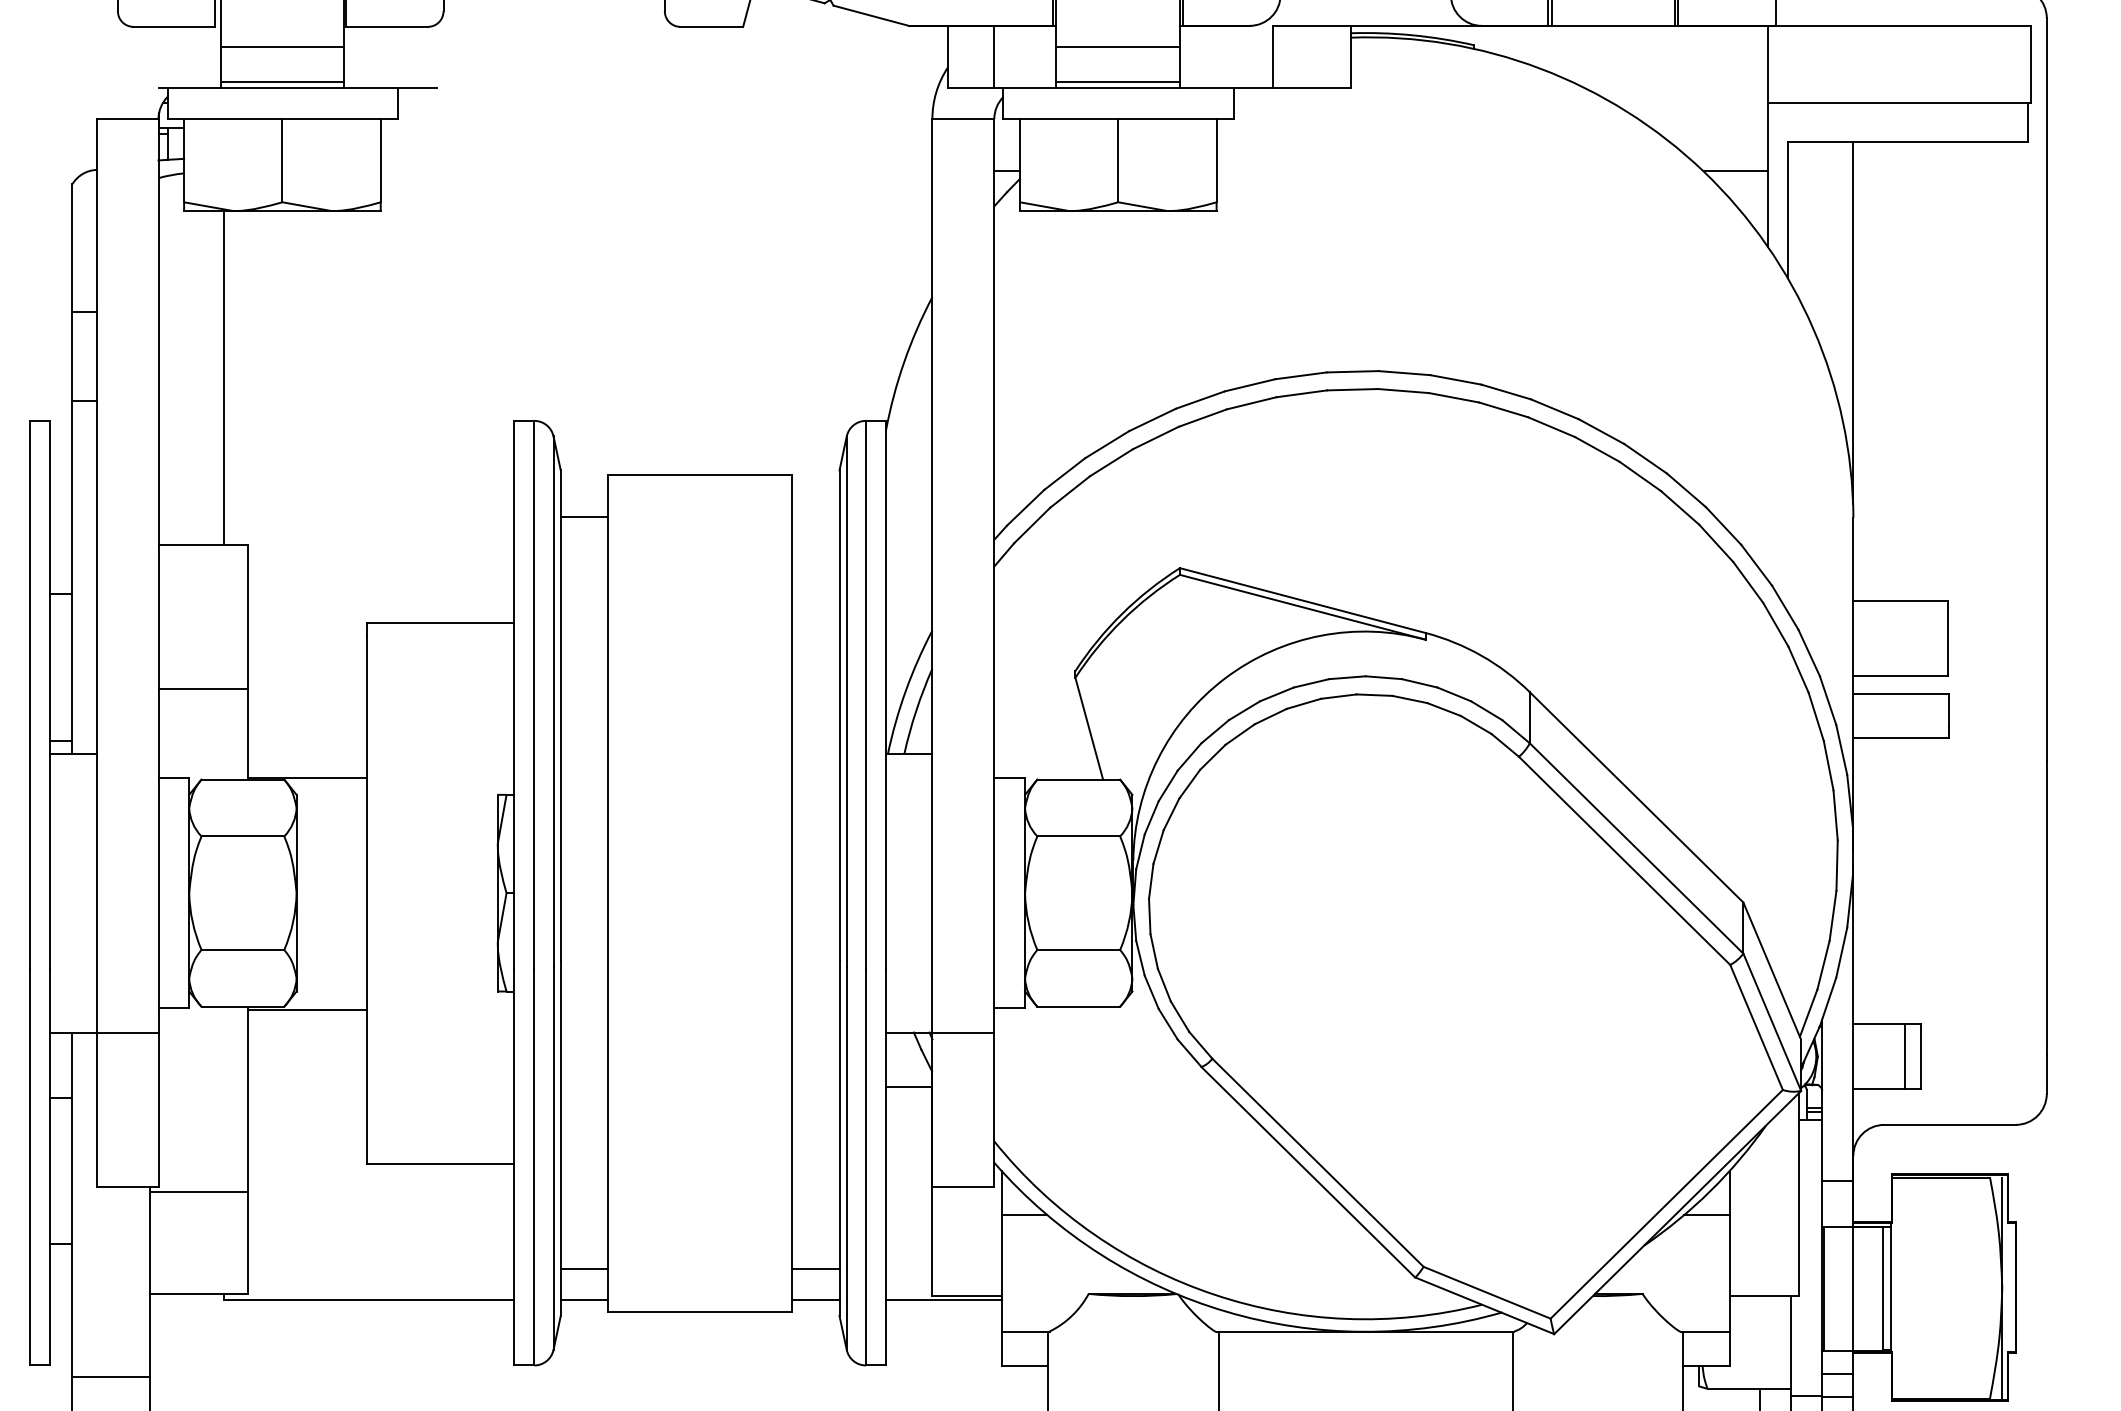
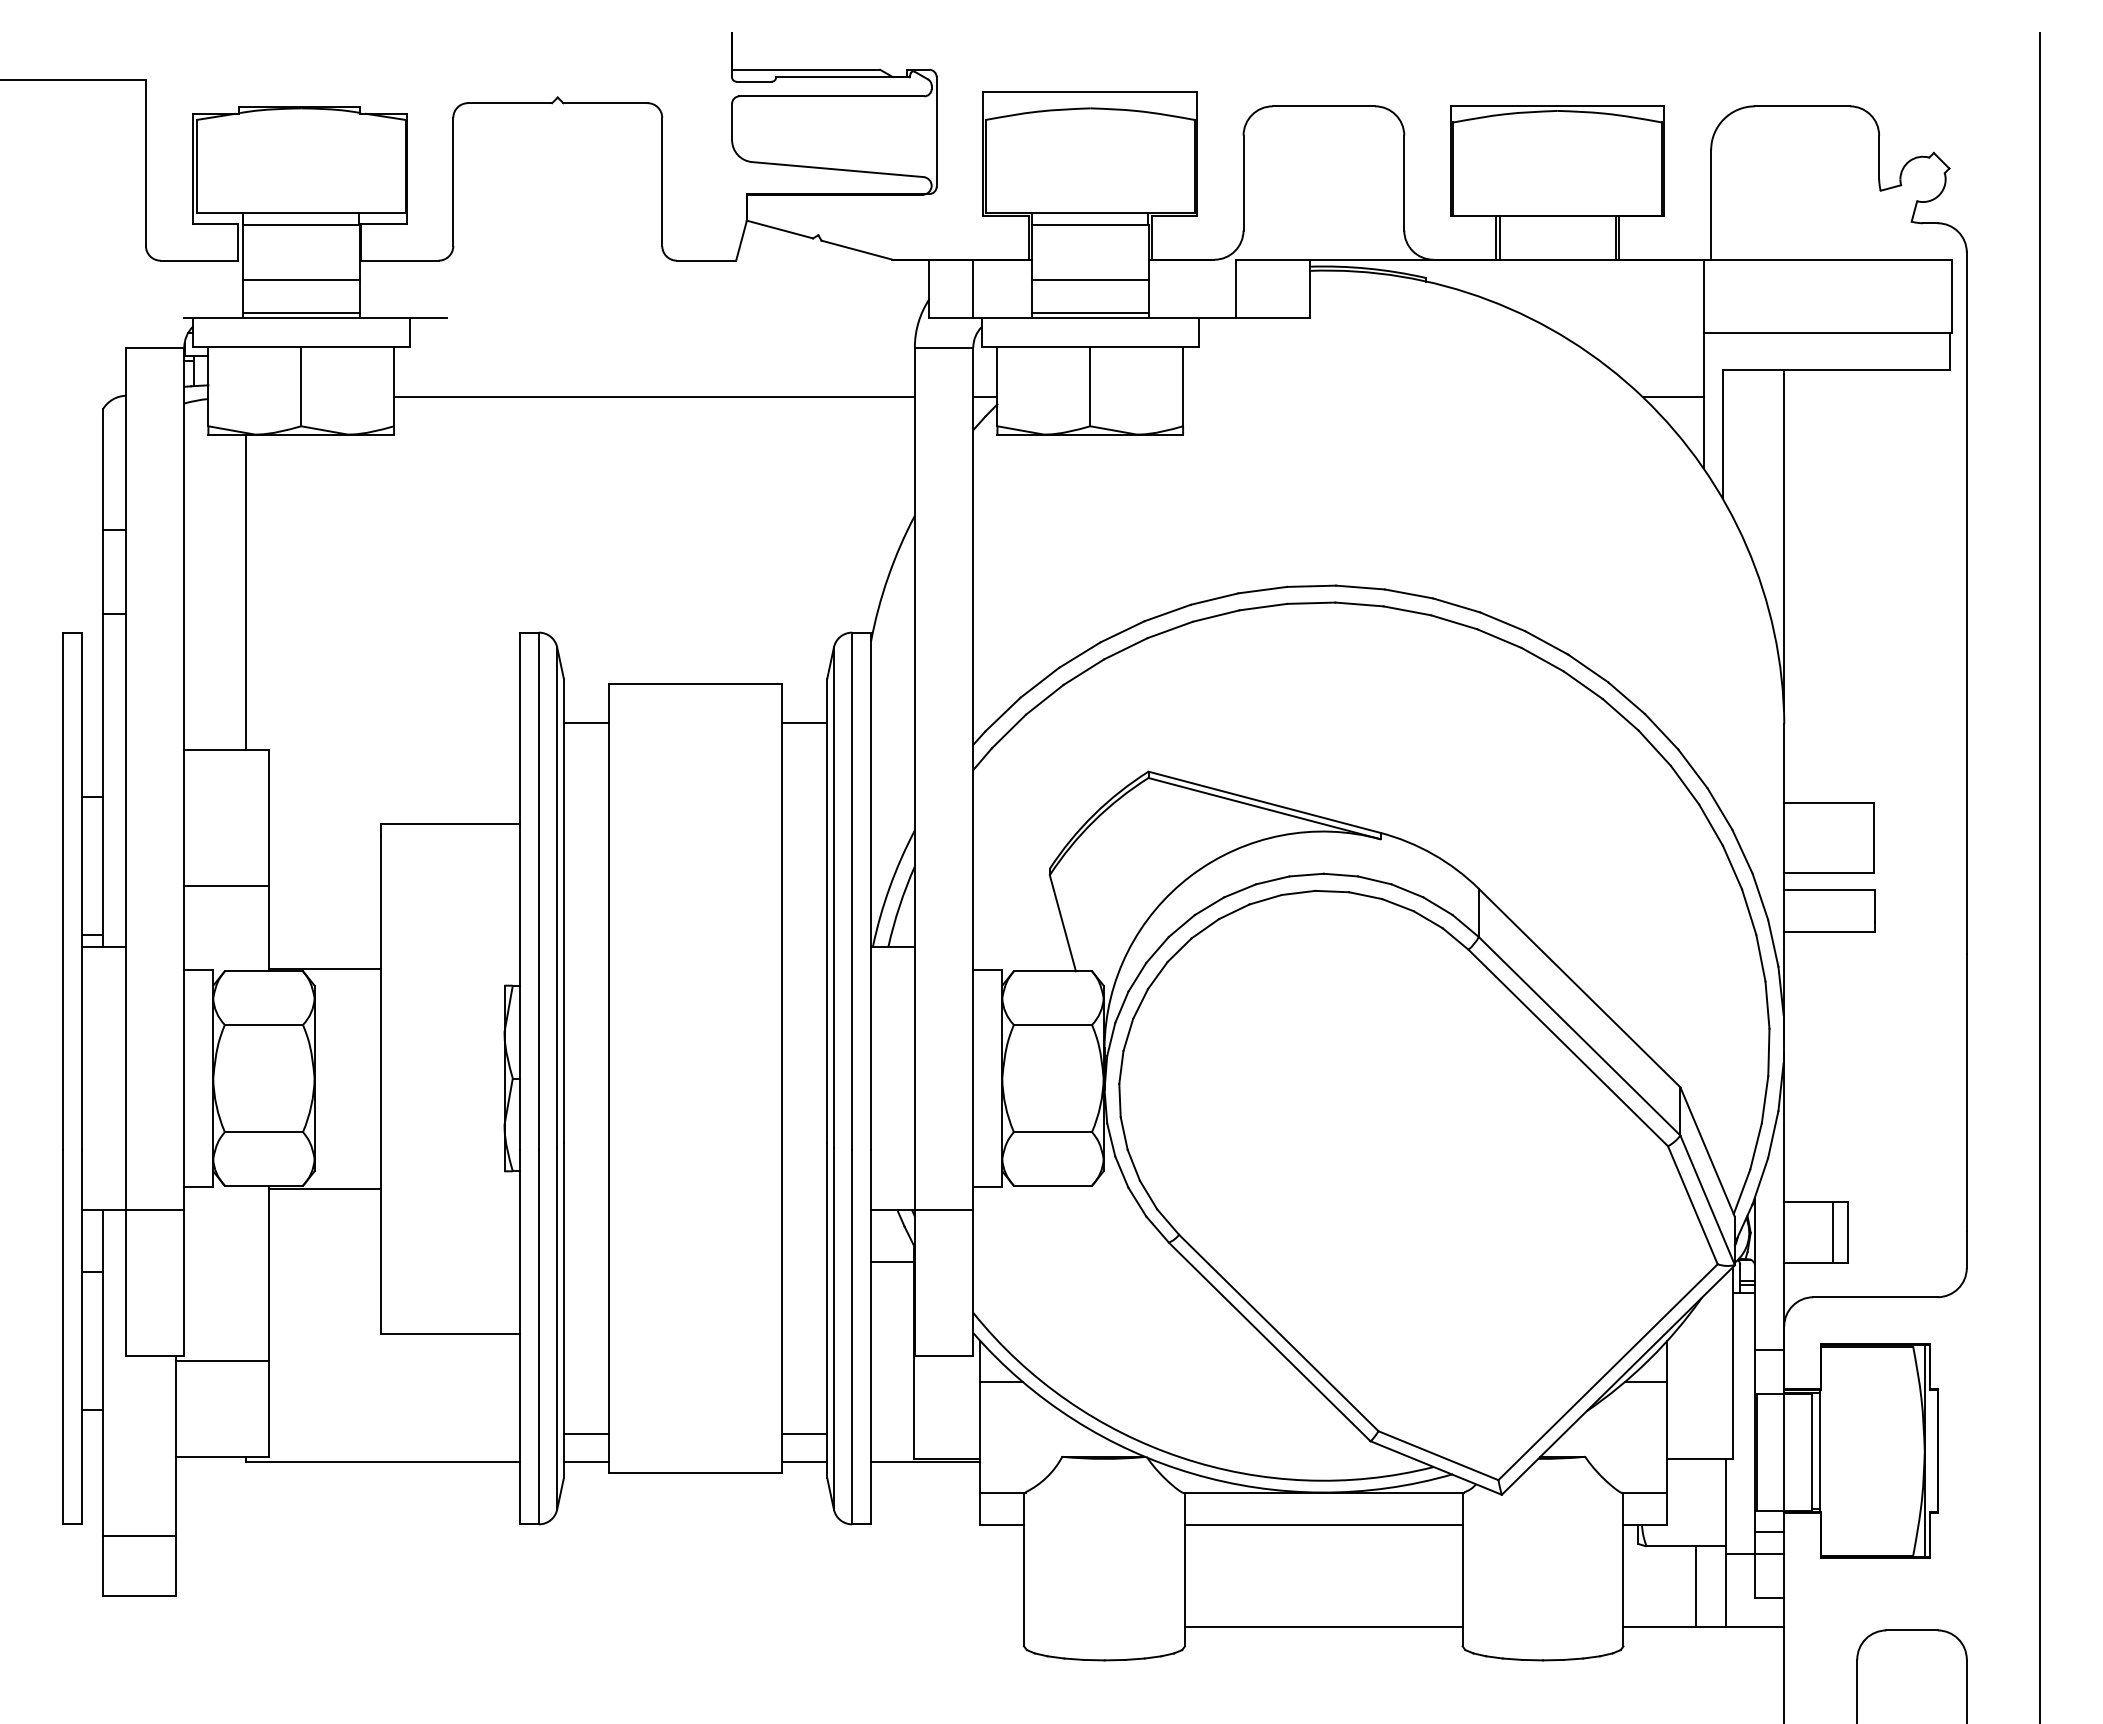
line: (656, 171) -> (654, 397), added
line: (815, 517) -> (804, 723), added
line: (1365, 1365) -> (1323, 1524), added

